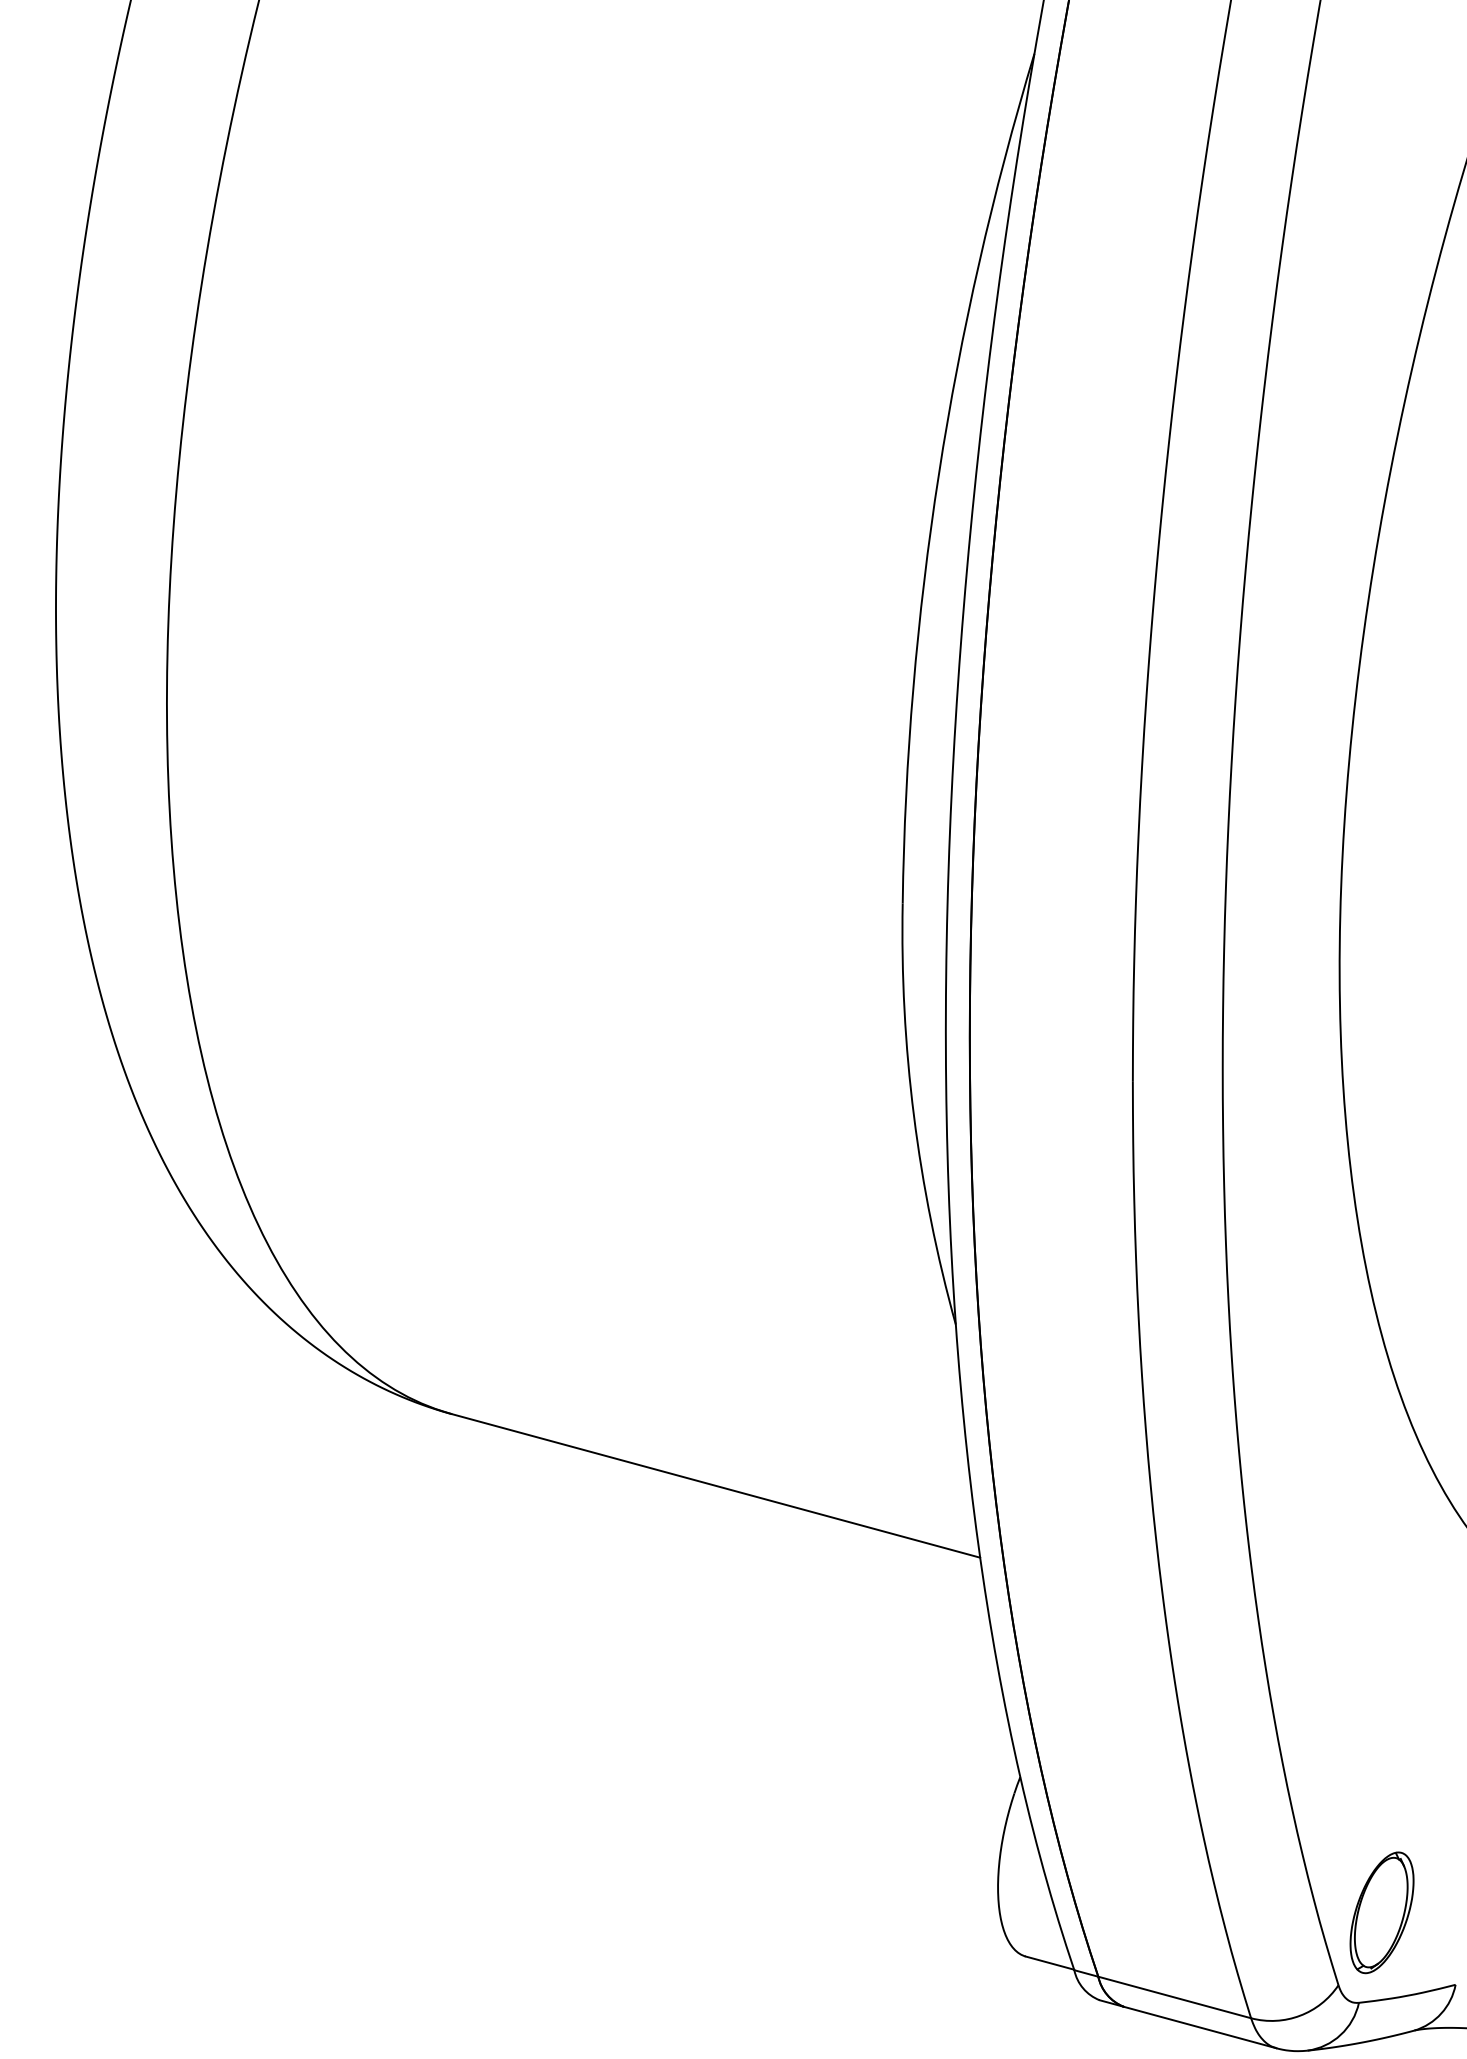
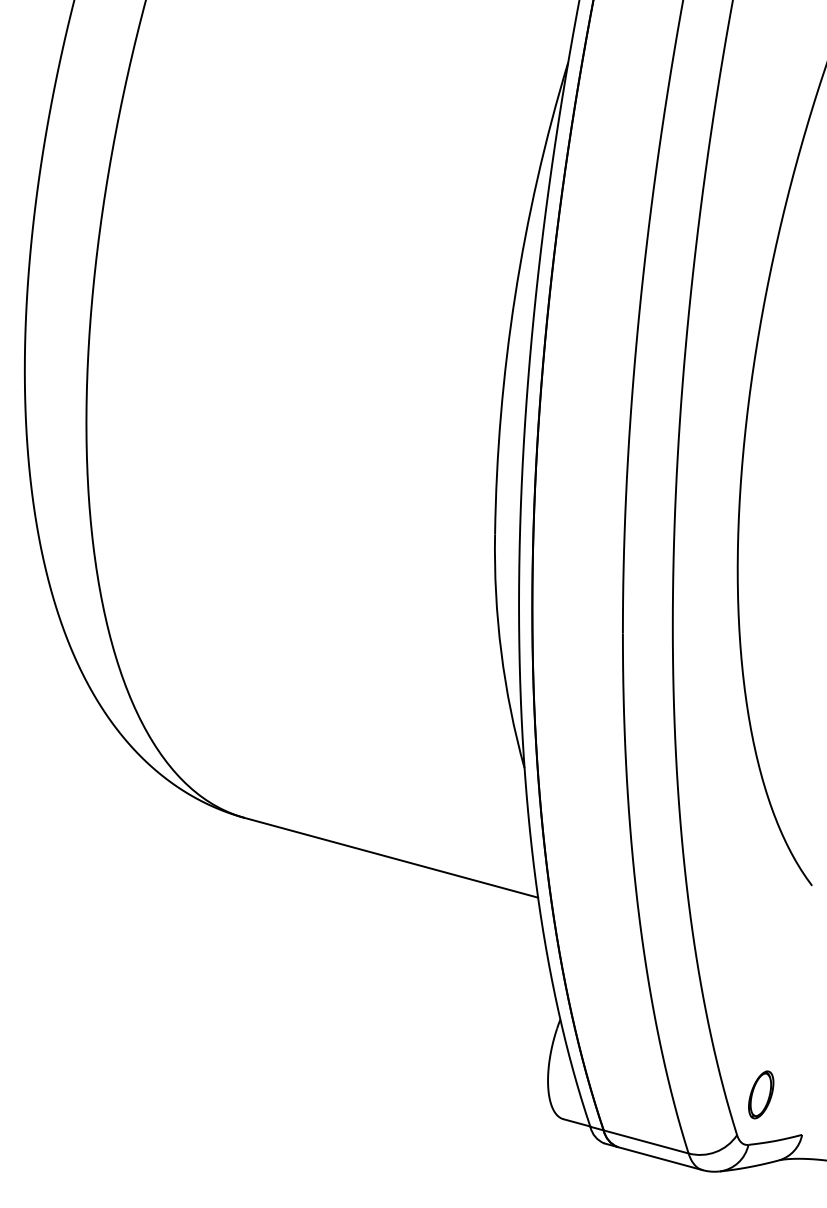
part: (1380, 1912) -> (760, 1094), size x0.7

